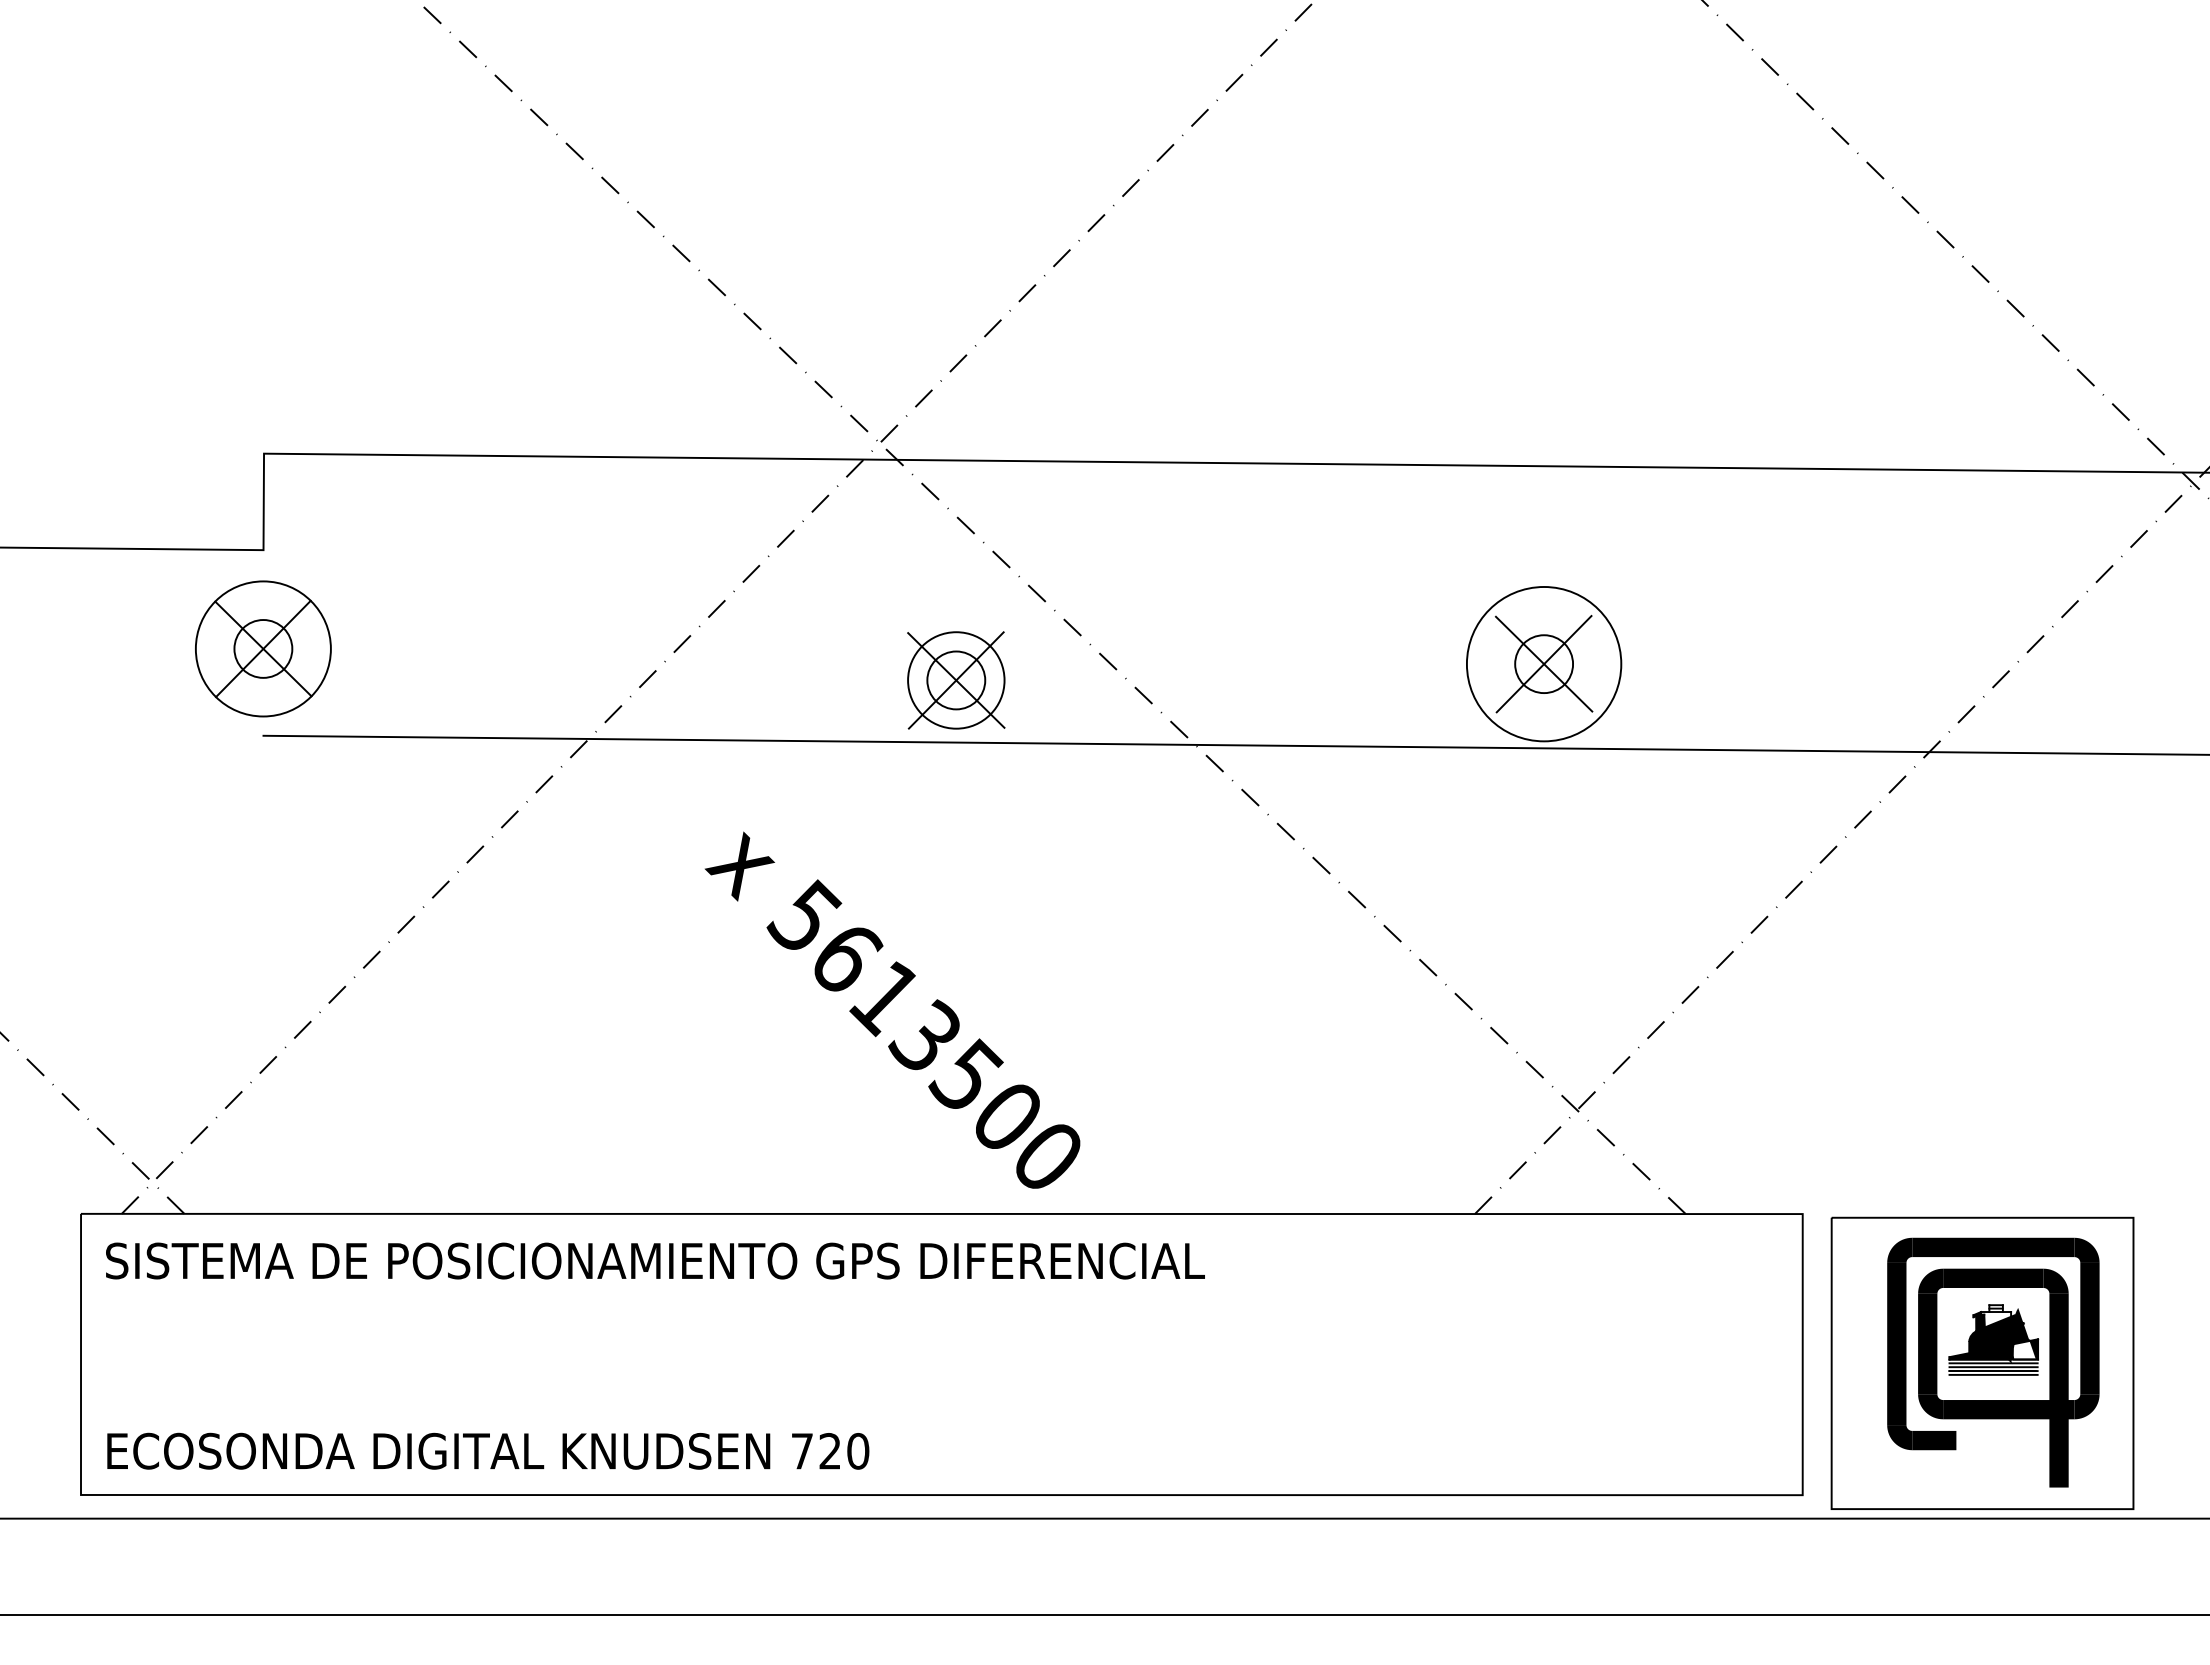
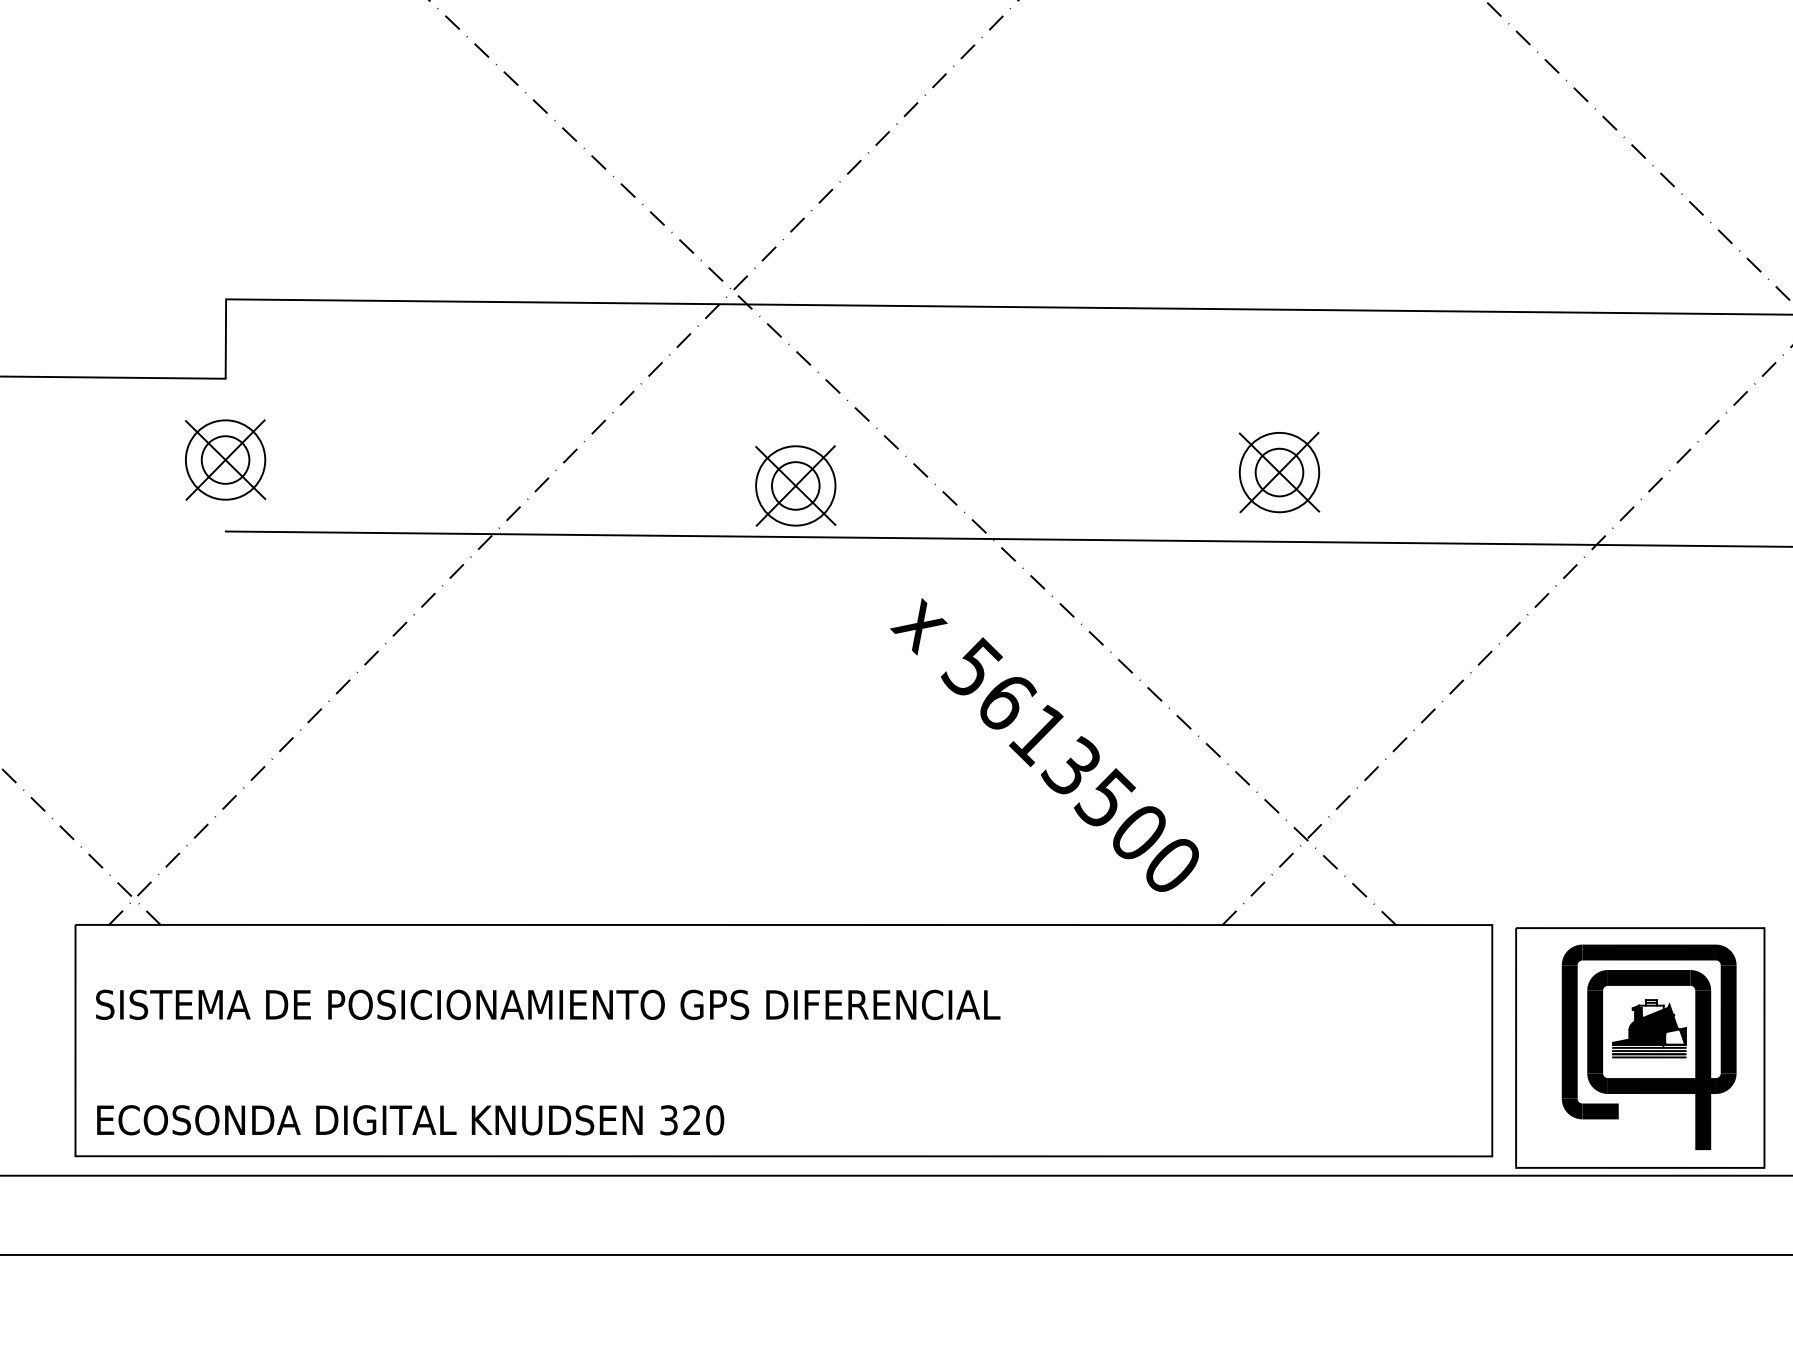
circle: (263, 648) -> (225, 459), size x0.71
circle: (1543, 663) -> (1278, 472), size x0.62
text: (892, 1009) -> (1044, 744), moved
text: (655, 1260) -> (548, 1004), moved
text: (801, 1451) -> (668, 1120), 720 -> 320

